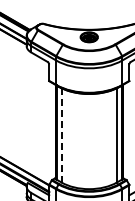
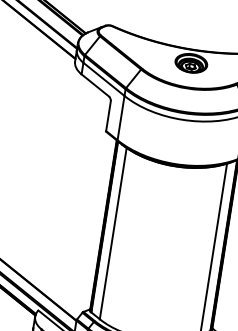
line: (61, 135) -> (112, 233), dashed -> solid

